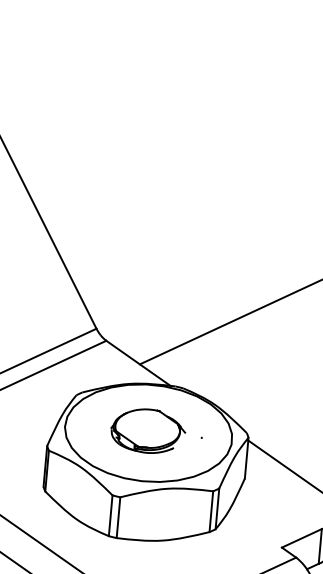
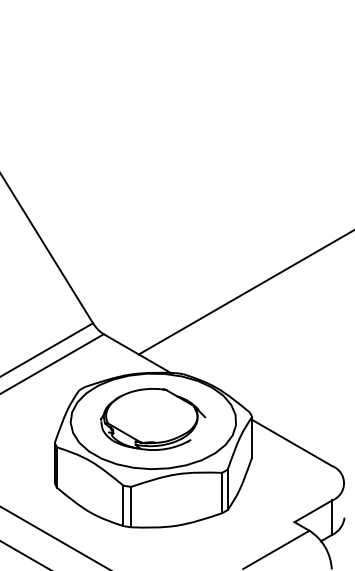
part: (147, 431) -> (152, 419), size x1.43

